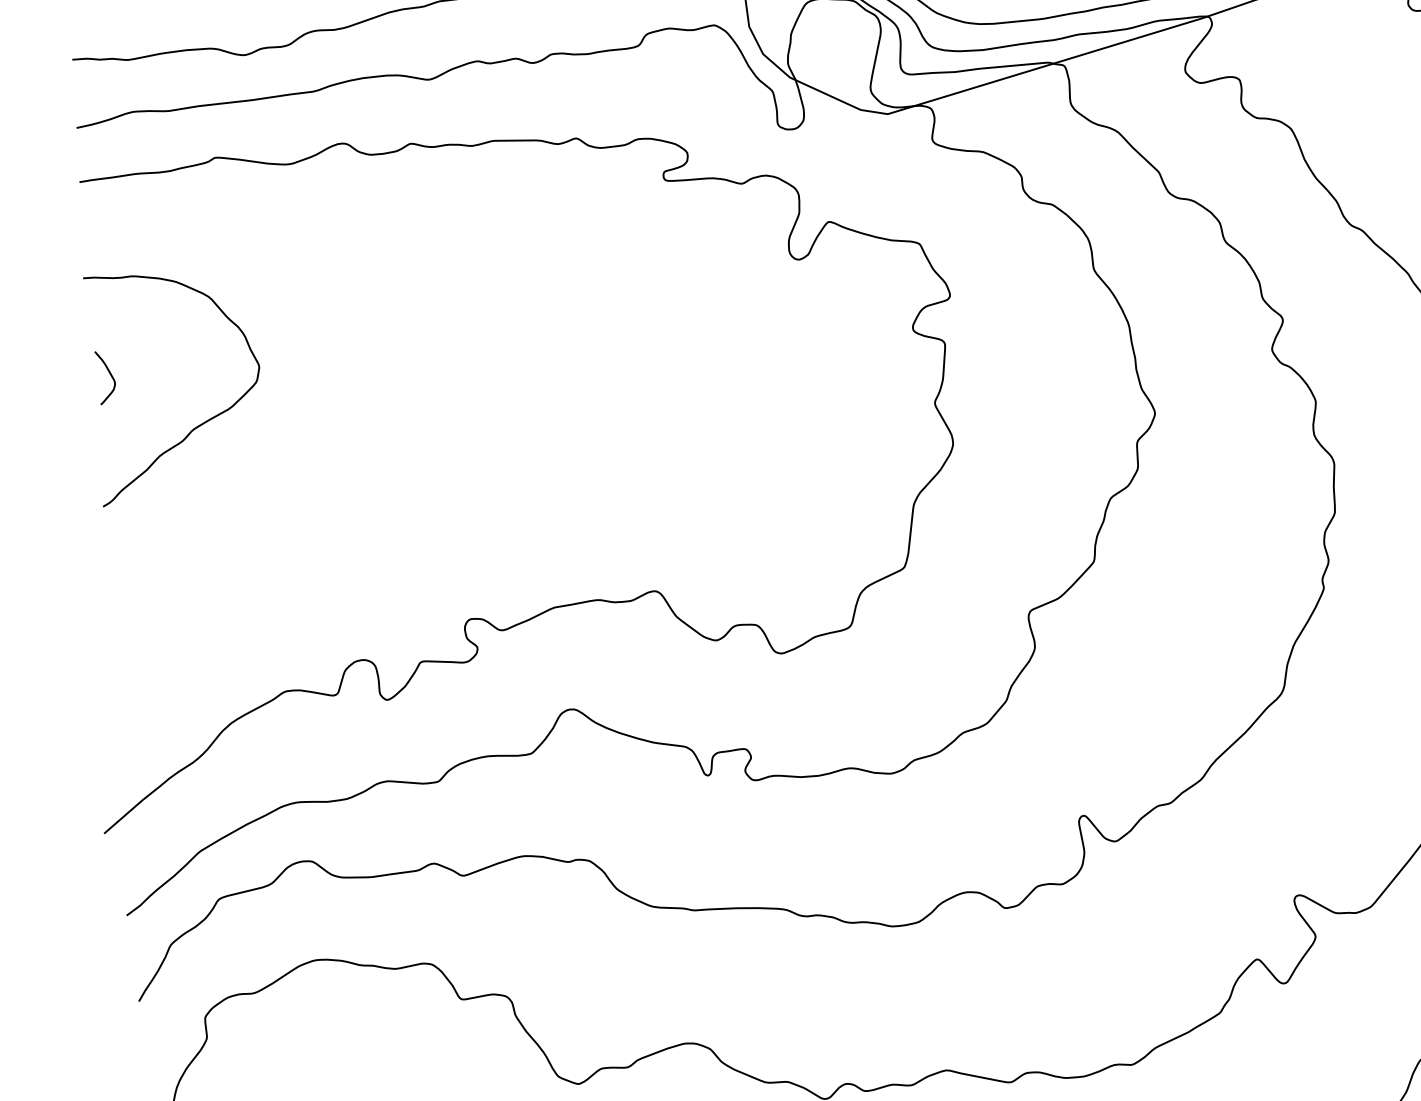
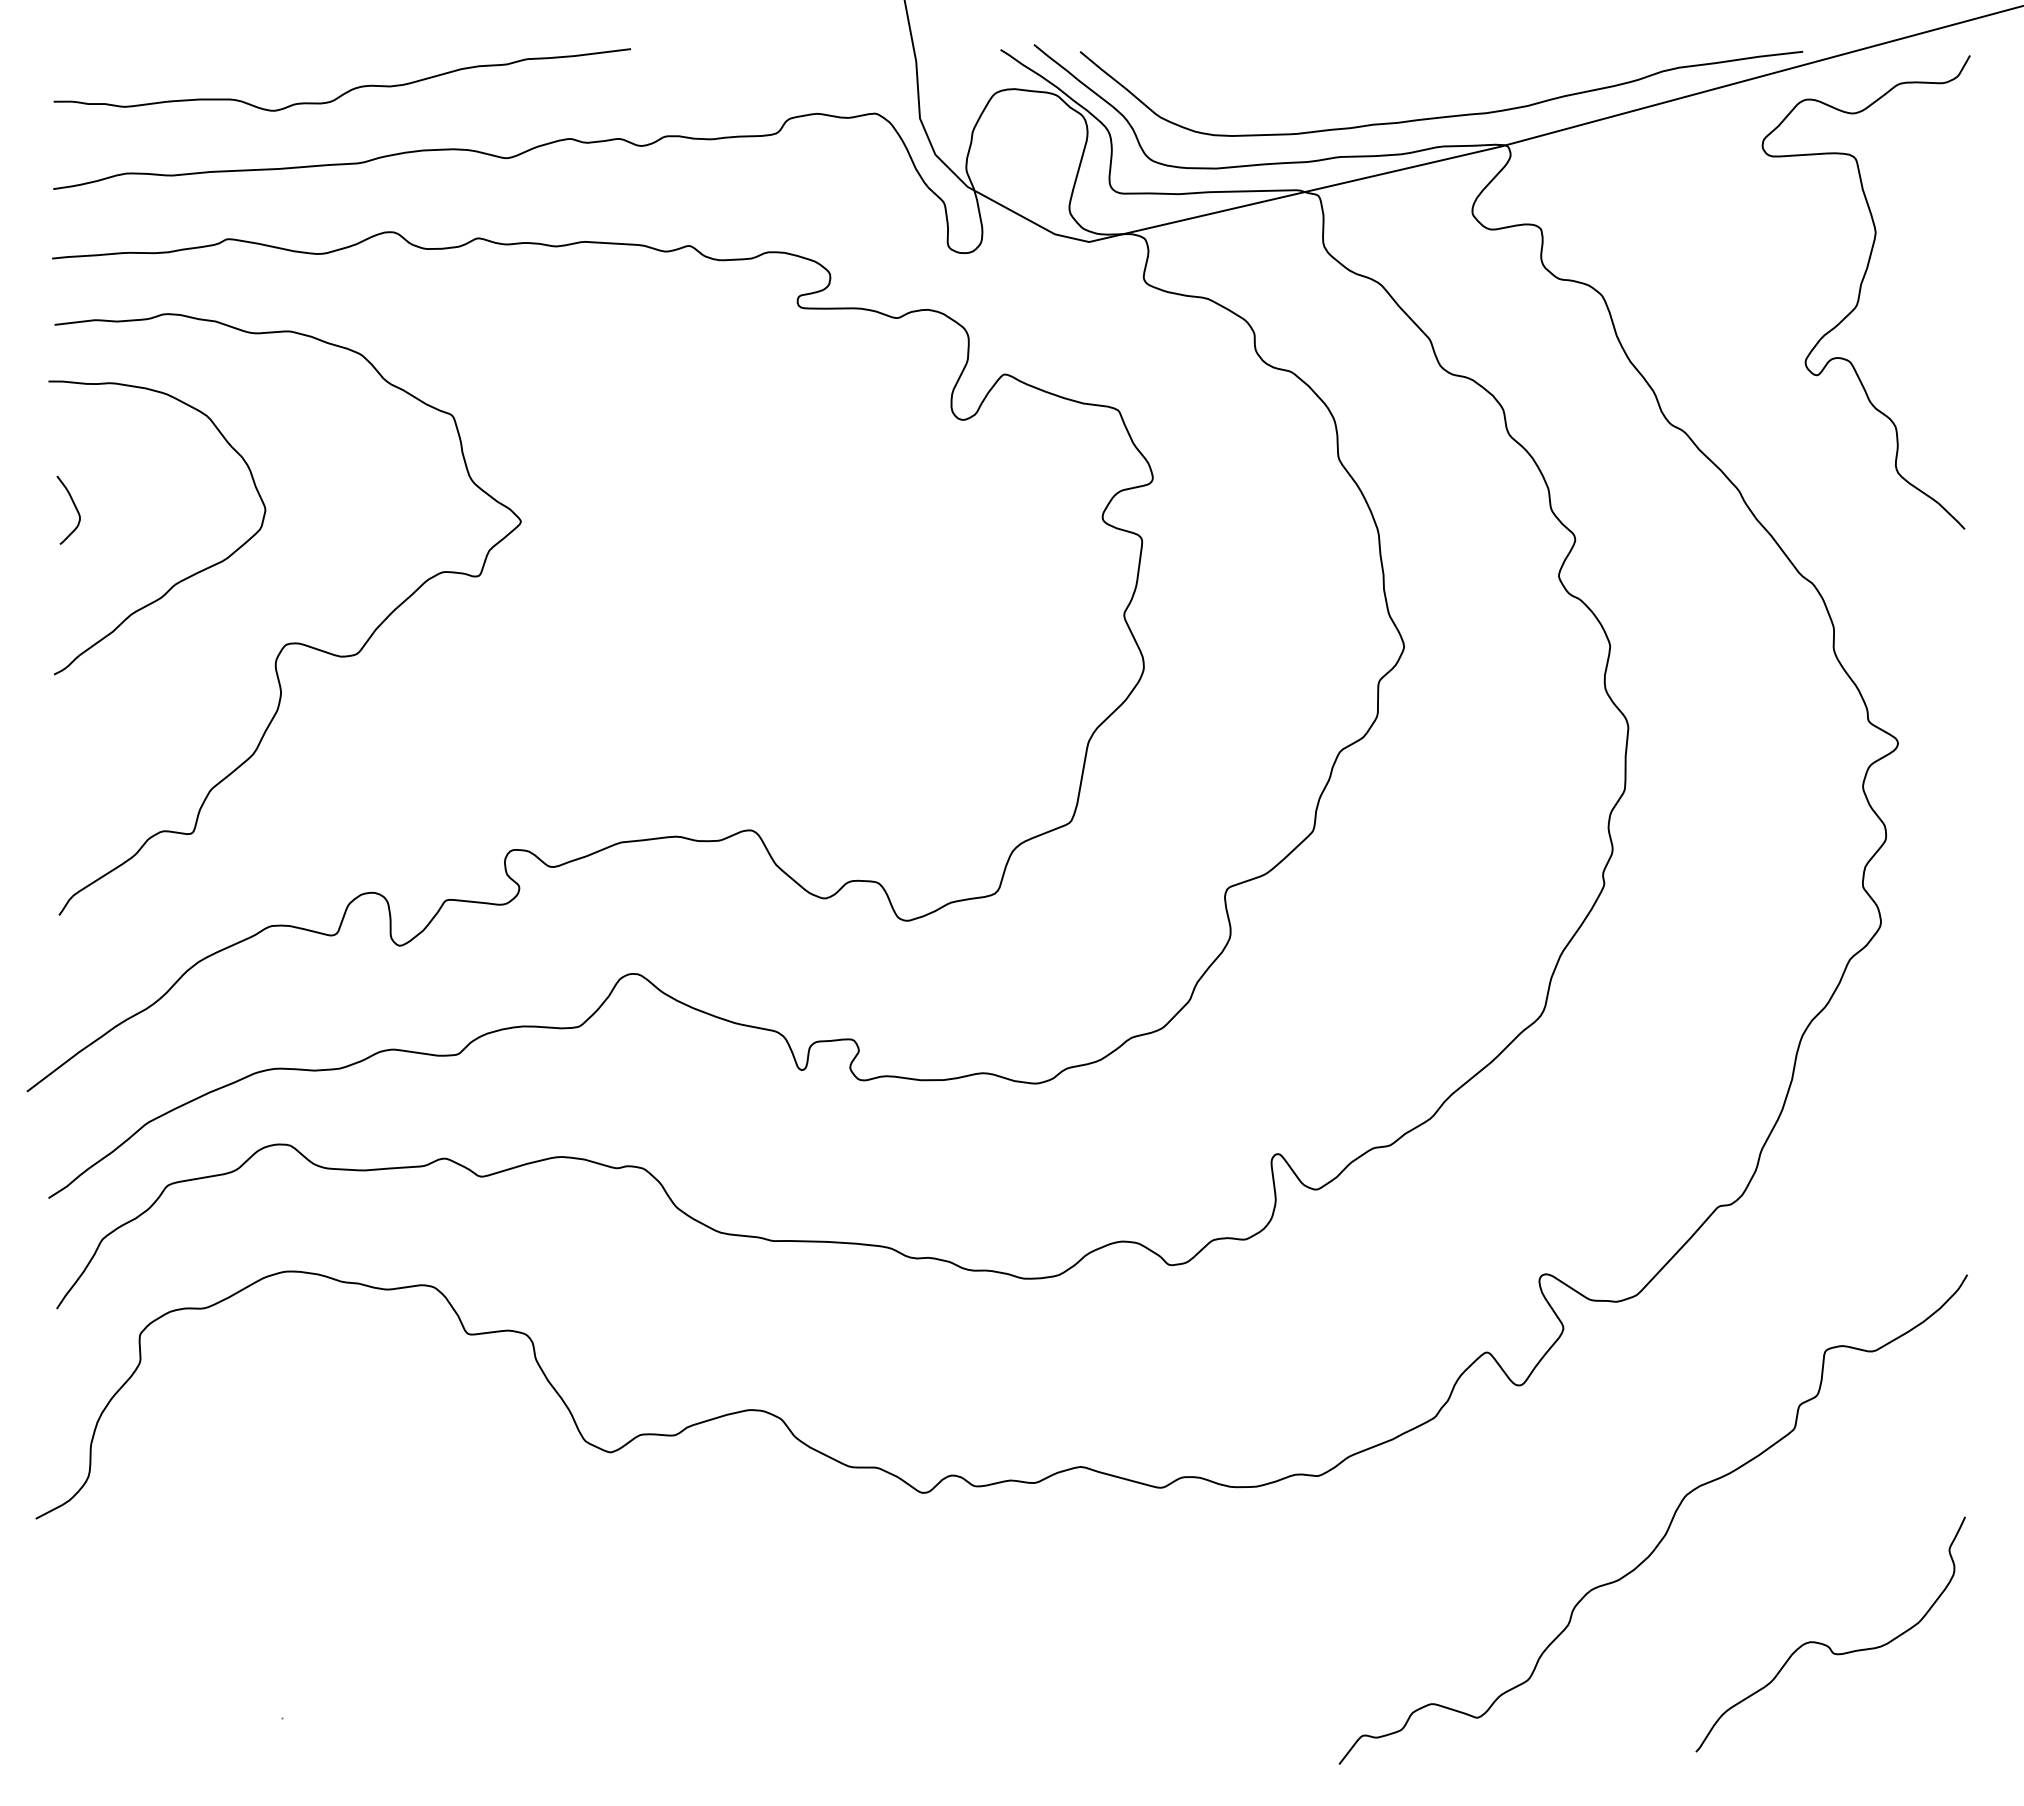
curve: (285, 469) -> (290, 642), added

